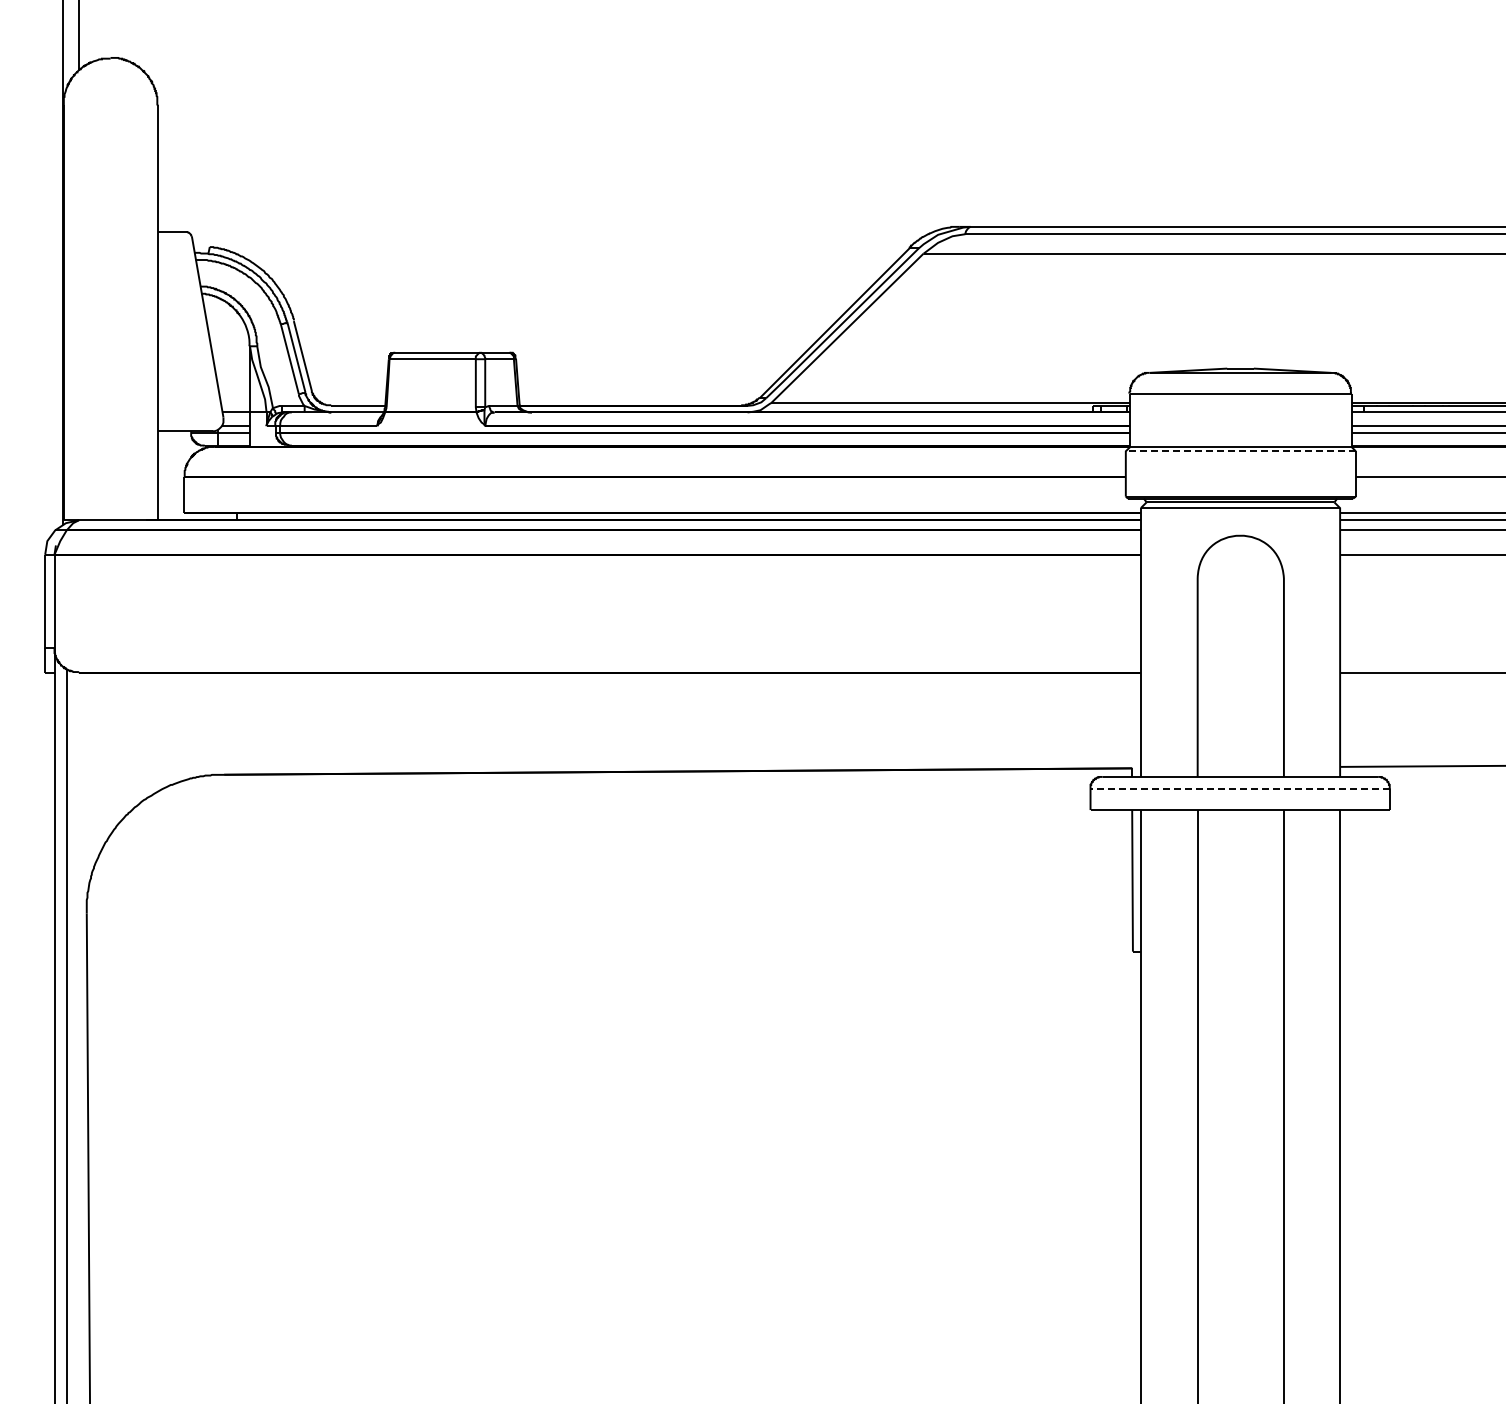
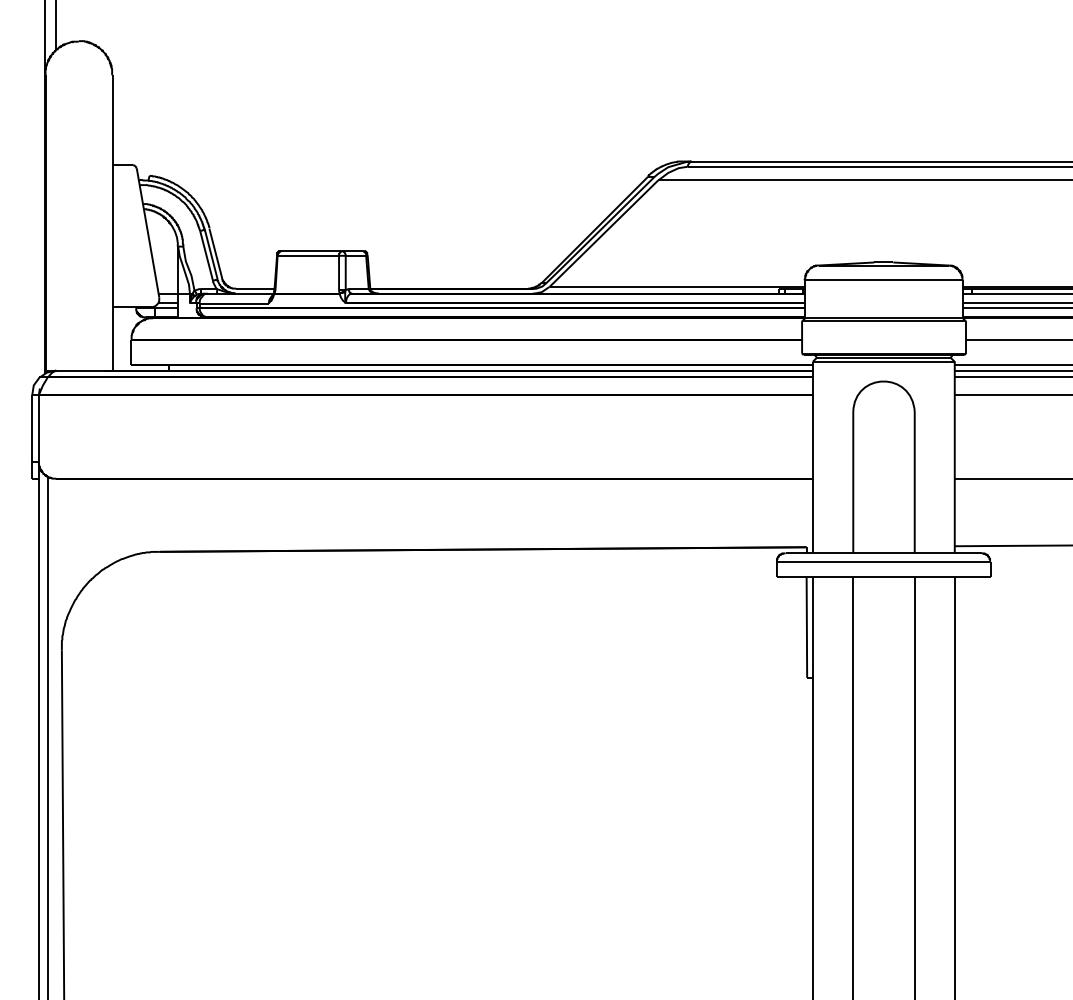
line: (1240, 451) -> (883, 321), dashed -> solid
line: (1240, 789) -> (883, 562), dashed -> solid

